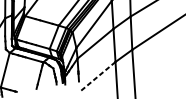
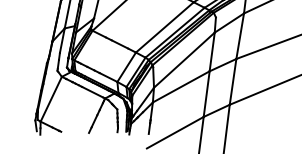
line: (96, 76) -> (174, 132), dashed -> solid

